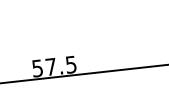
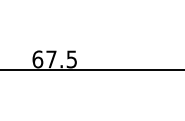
text: (37, 68) -> (37, 59), 57.5 -> 67.5

